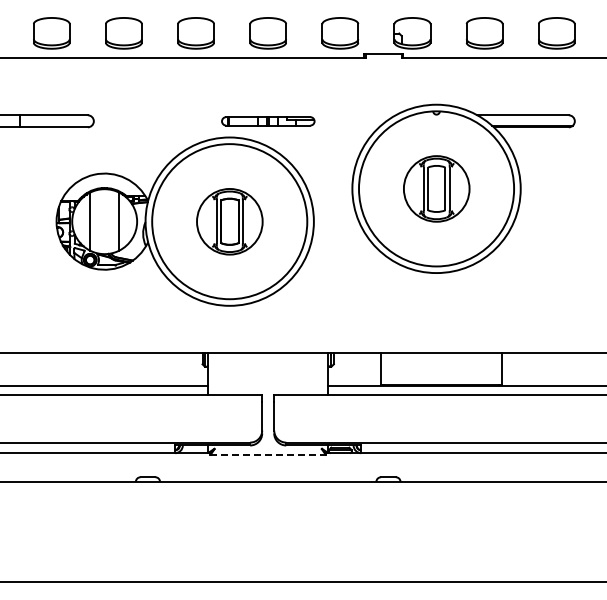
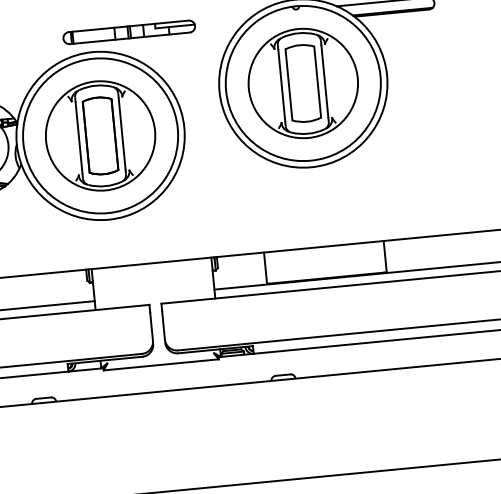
part: (268, 121) -> (129, 32), size x1.43
part: (436, 188) -> (303, 83), size x1.67
part: (229, 221) -> (100, 135), size x1.67
line: (268, 455) -> (161, 364), dashed -> solid

